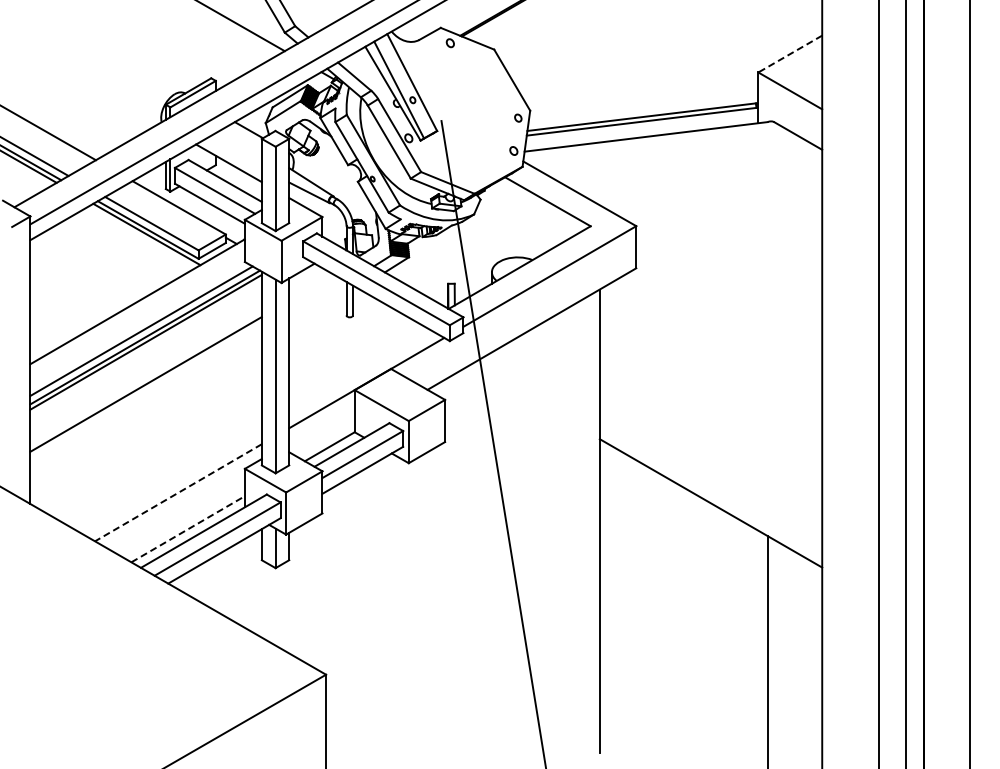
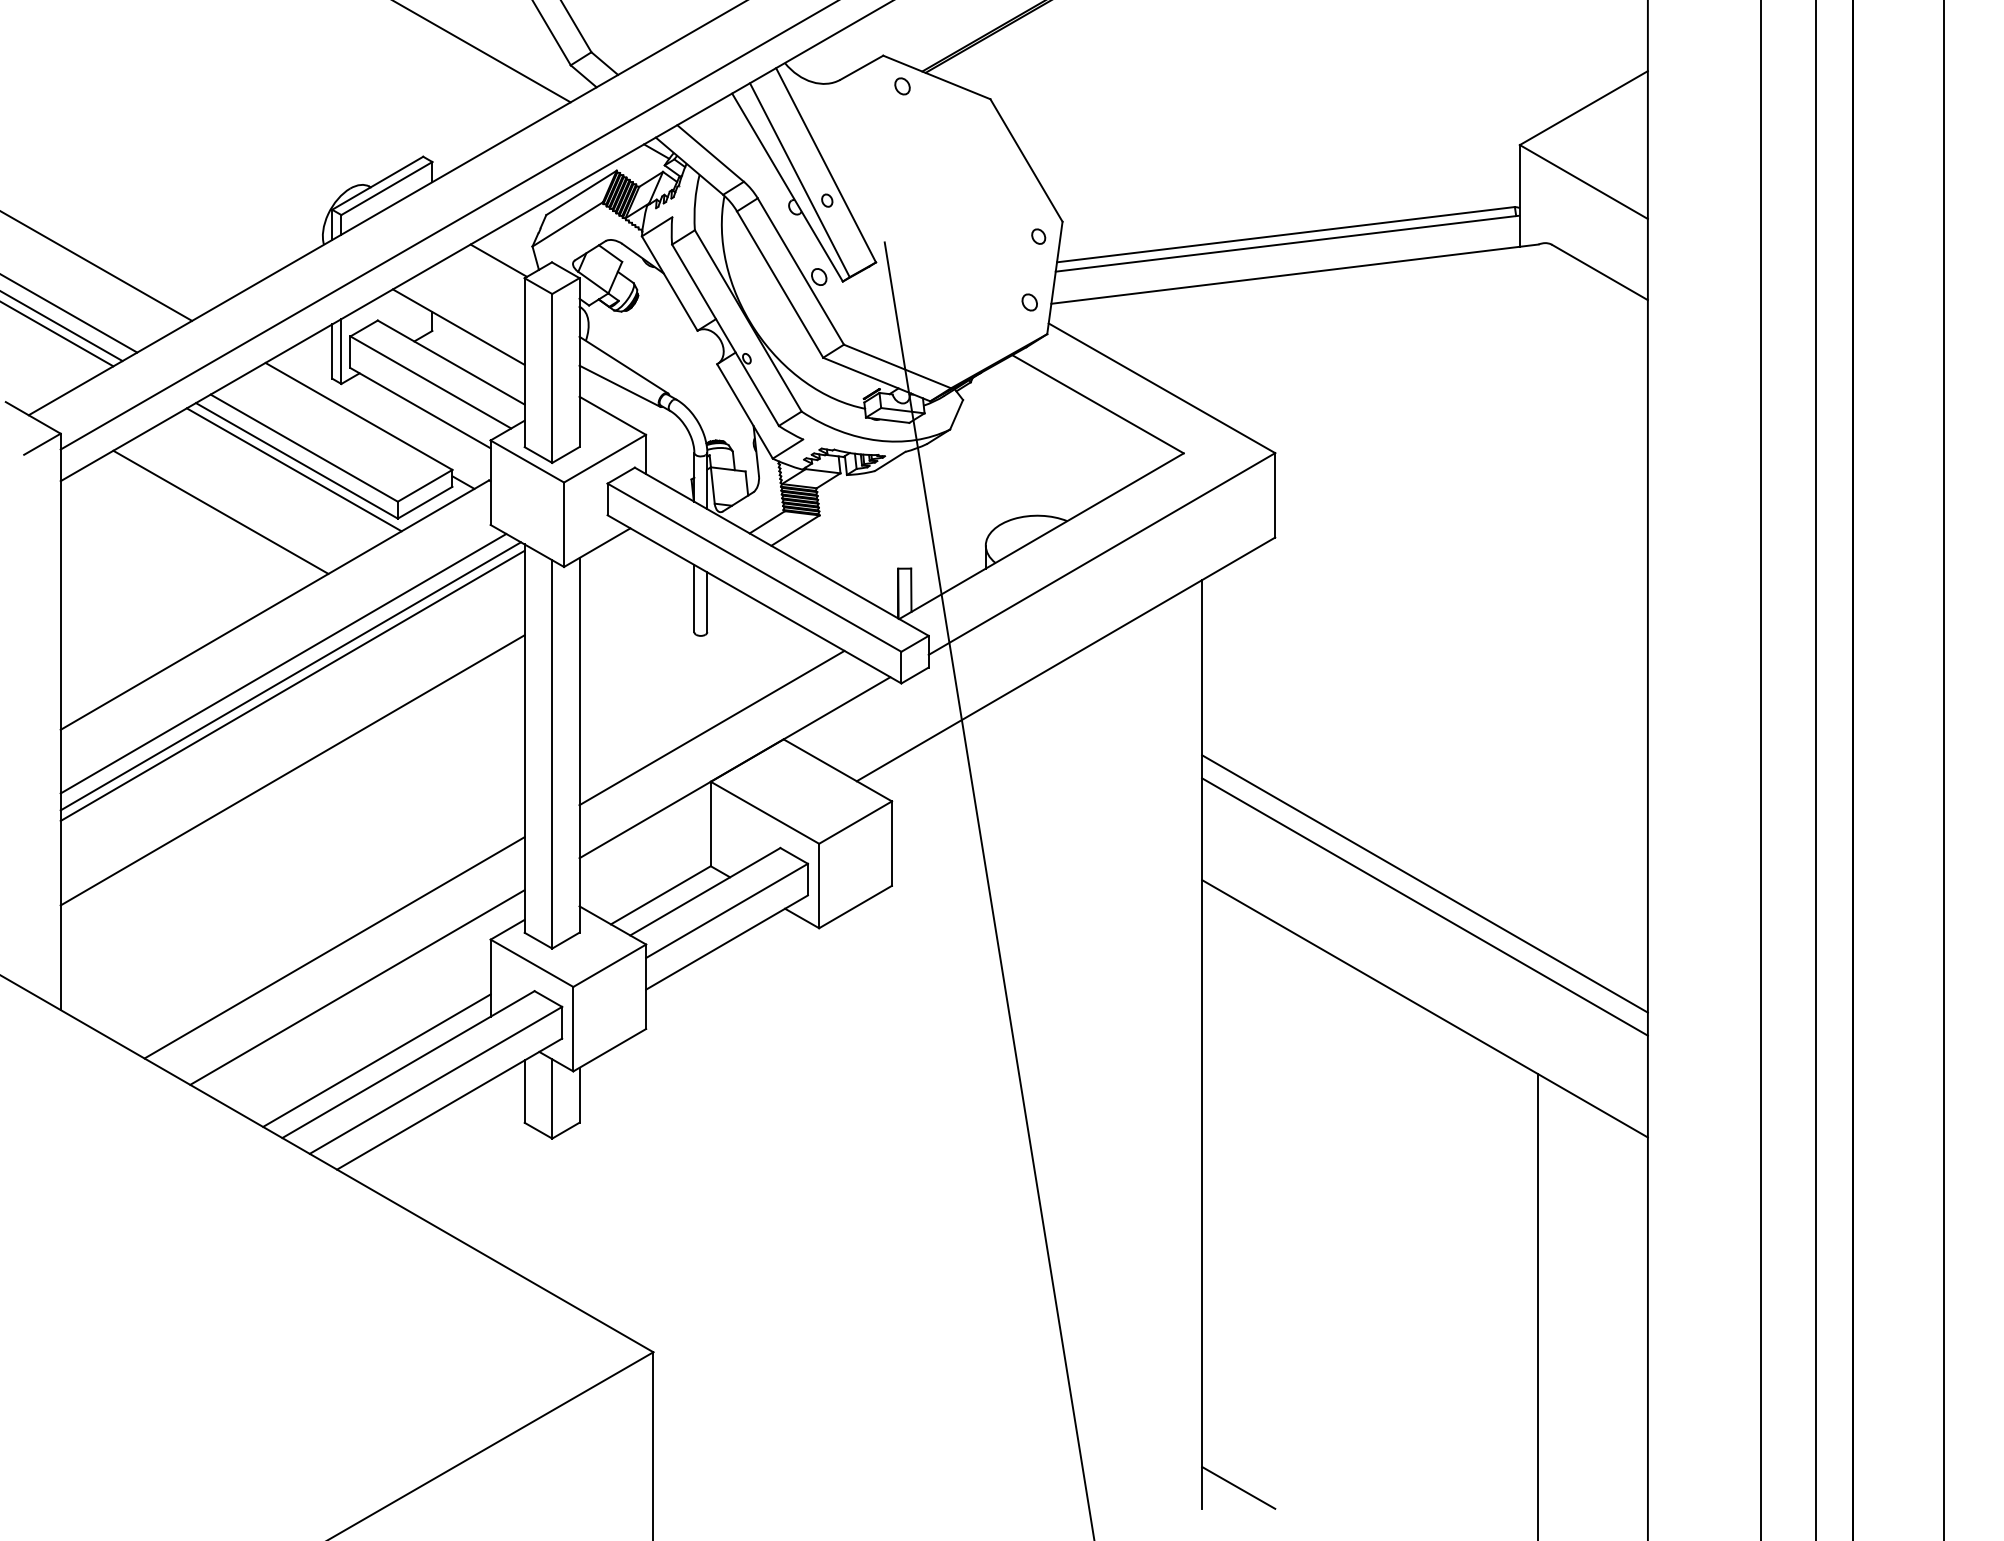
line: (790, 54) -> (1584, 109), dashed -> solid
line: (110, 255) -> (221, 511), added
line: (355, 362) -> (712, 726), added
line: (710, 440) -> (1423, 882), added
line: (710, 452) -> (1423, 906), added
line: (166, 472) -> (333, 946), added
line: (178, 492) -> (357, 986), dashed -> solid
line: (188, 529) -> (377, 1061), dashed -> solid
line: (617, 741) -> (1237, 1486), added

